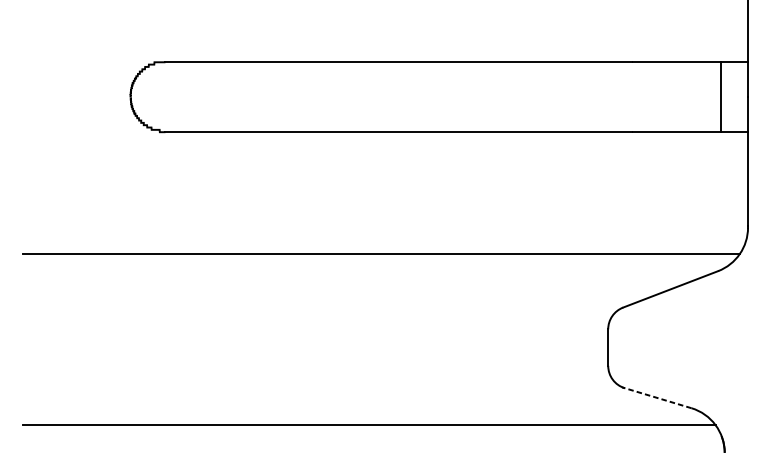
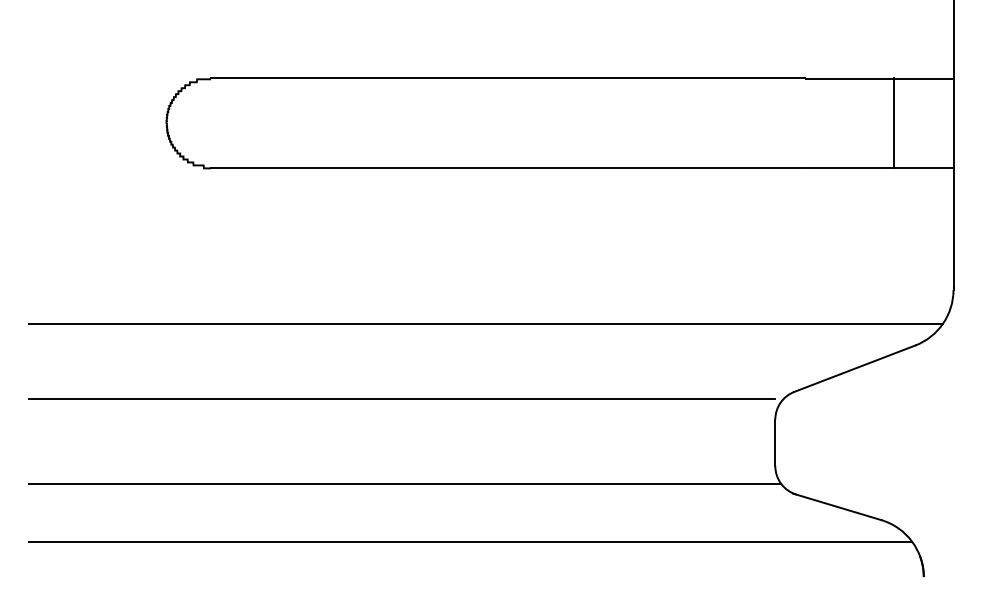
line: (721, 96) -> (894, 122), moved
line: (315, 312) -> (402, 398), added
line: (318, 379) -> (405, 483), added
line: (656, 397) -> (836, 506), dashed -> solid

